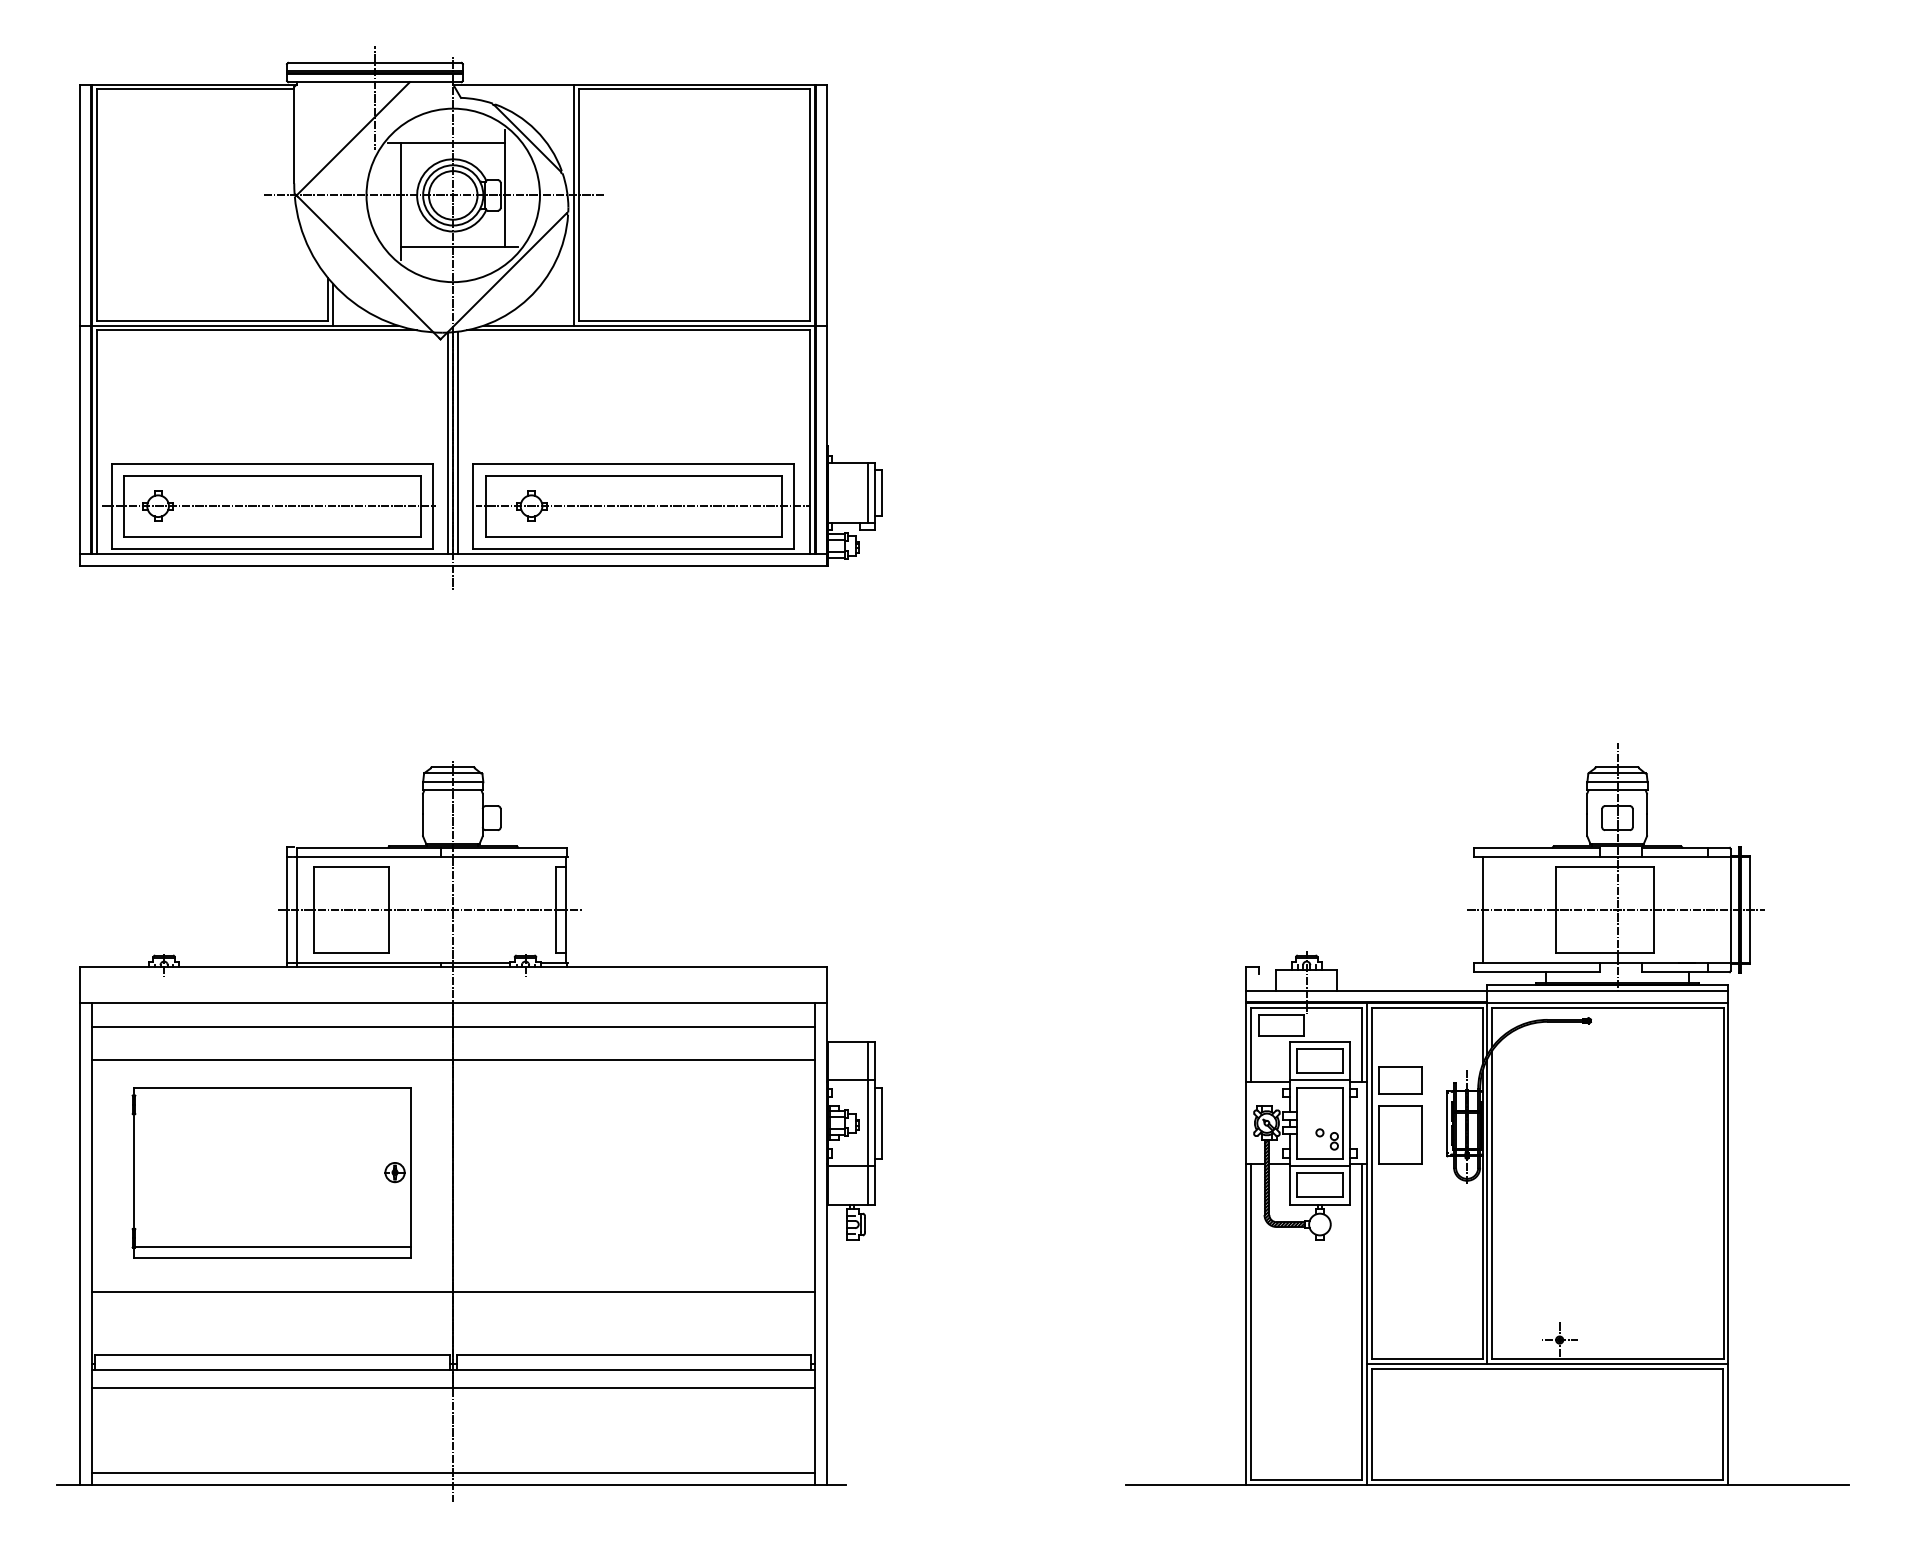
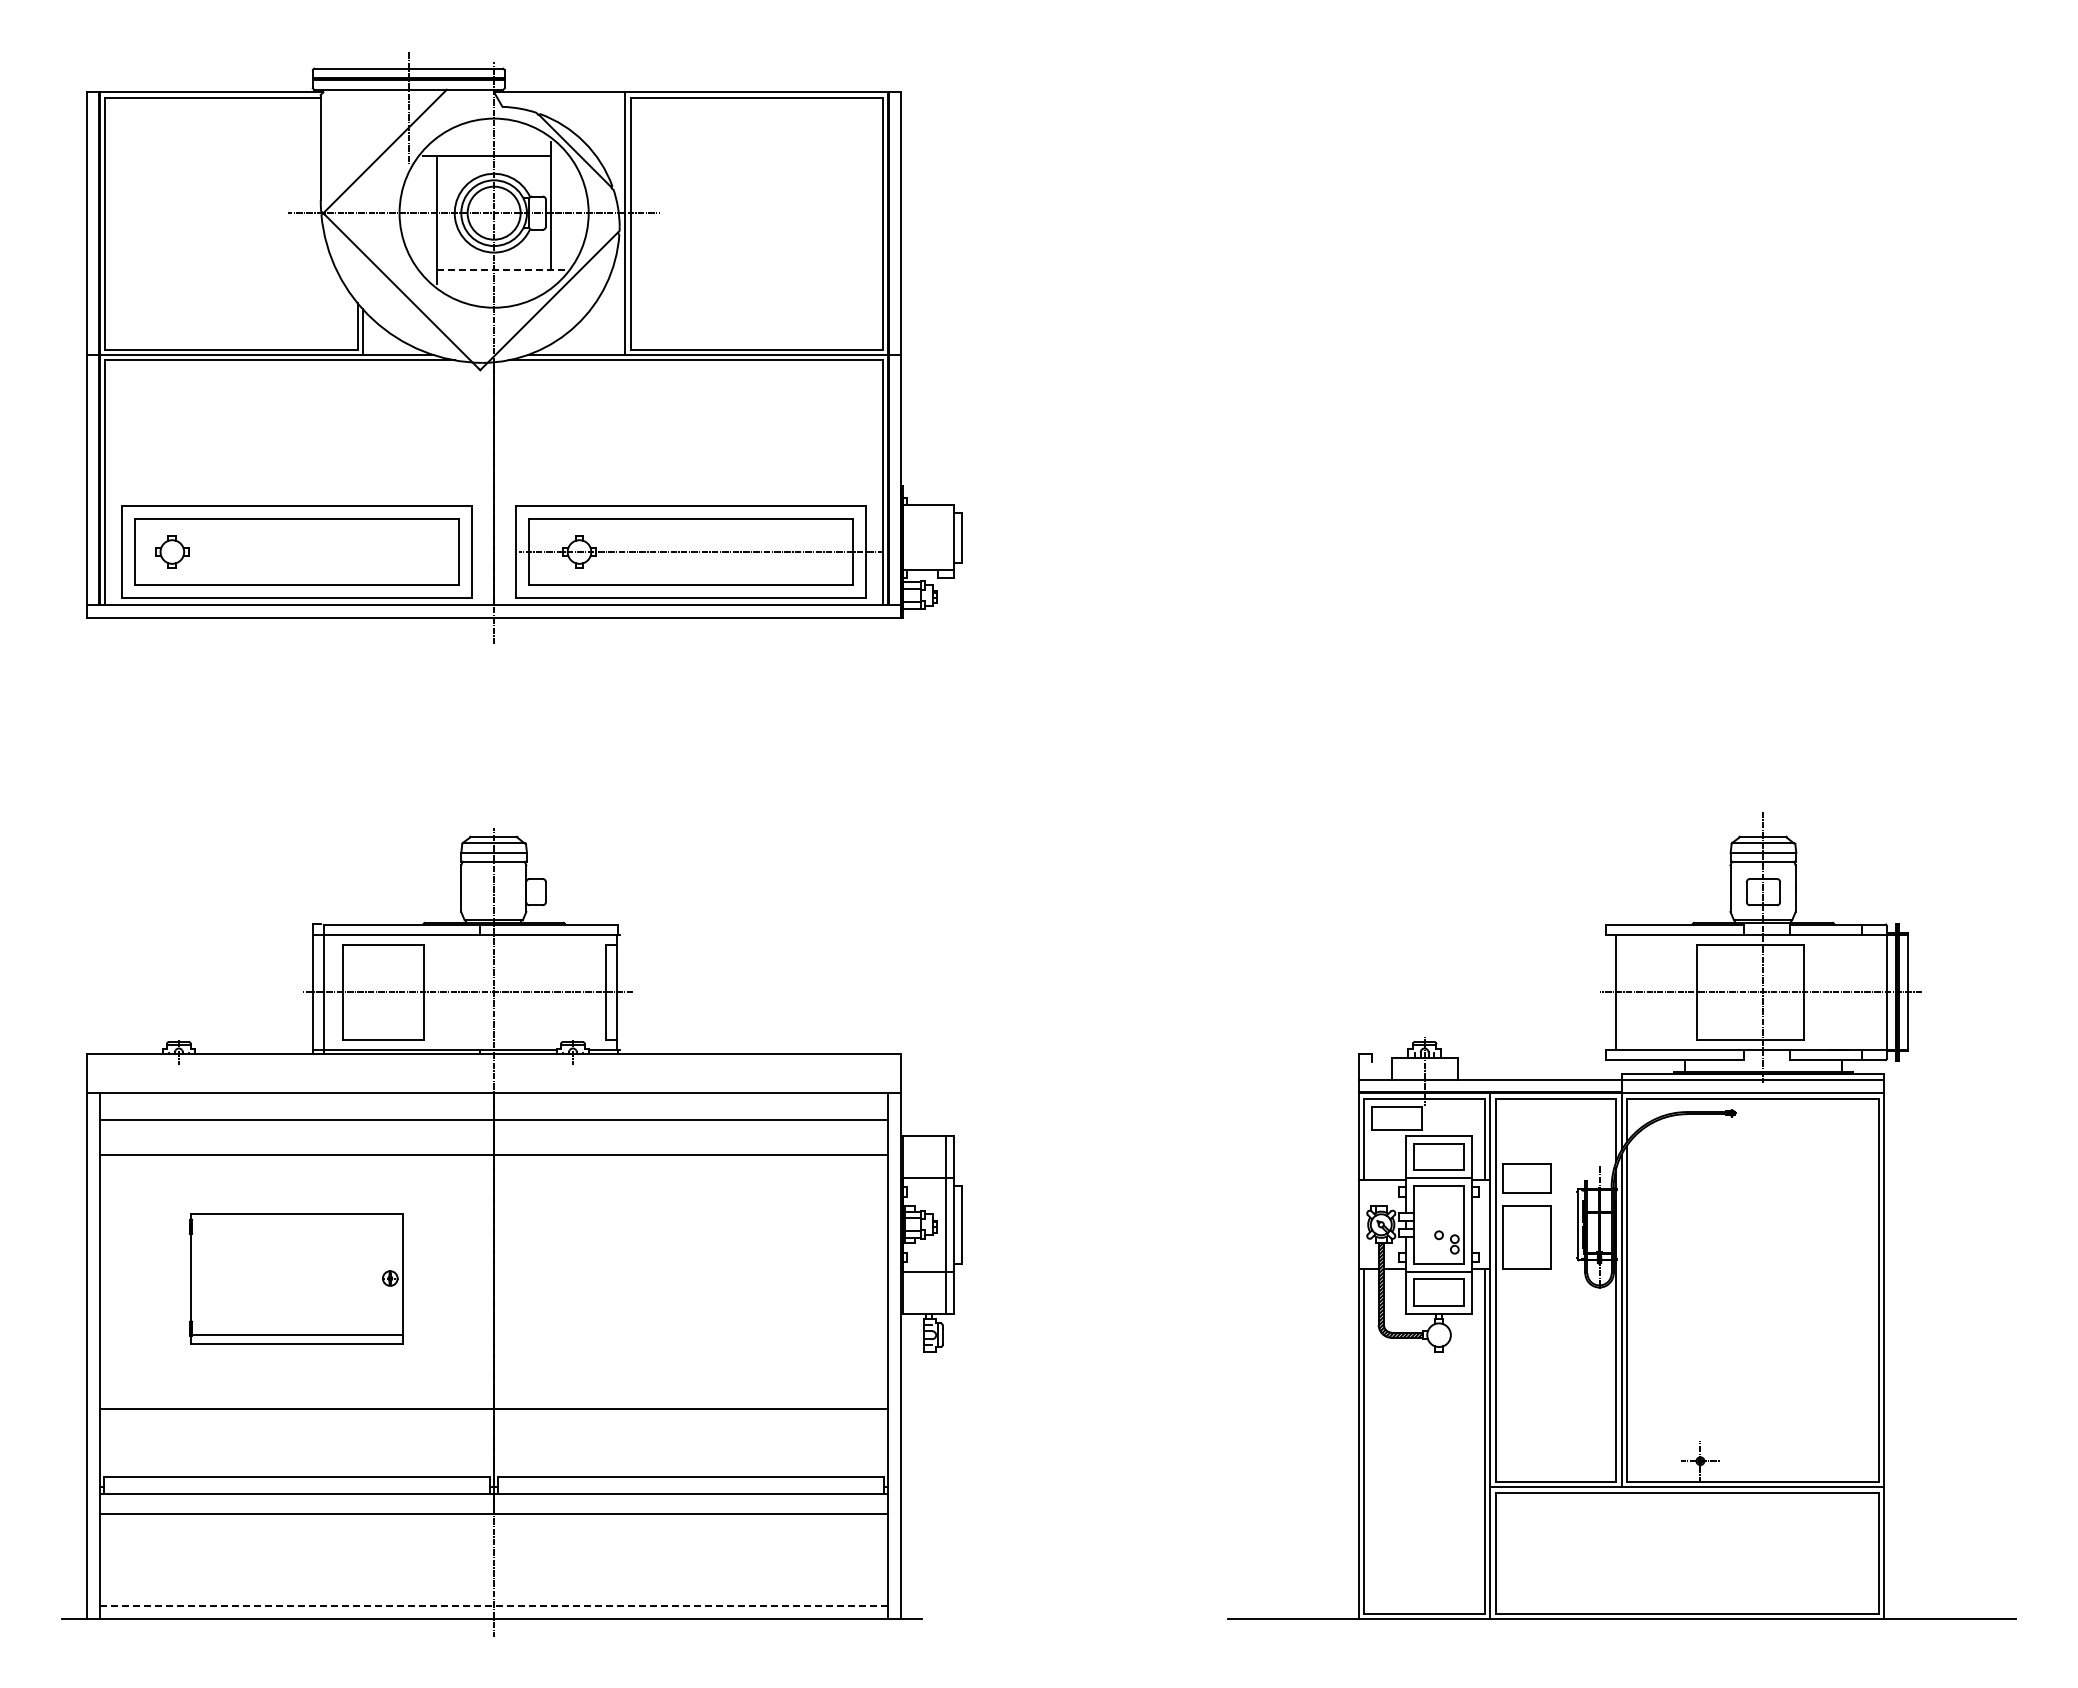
line: (460, 247) -> (501, 269), solid -> dashed
line: (458, 442) -> (499, 482), removed
line: (448, 443) -> (488, 483), removed
line: (867, 492) -> (945, 537), removed
line: (269, 506) -> (293, 552), removed
part: (271, 1172) -> (295, 1278), size x0.7
line: (452, 1472) -> (493, 1605), solid -> dashed

